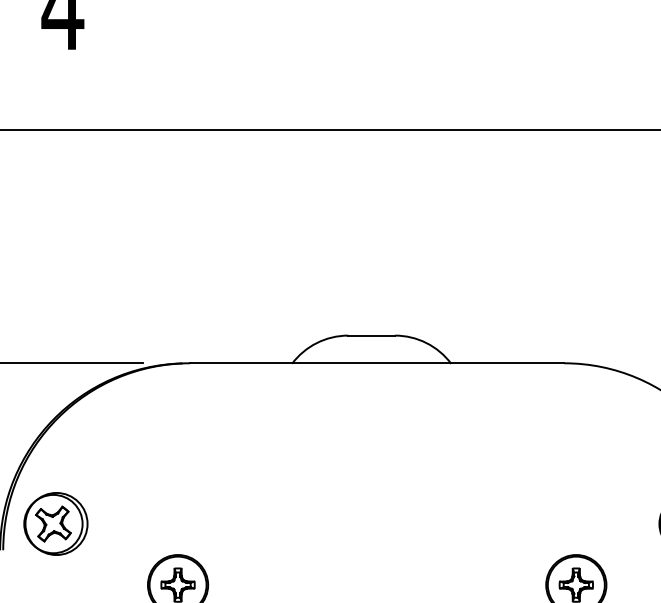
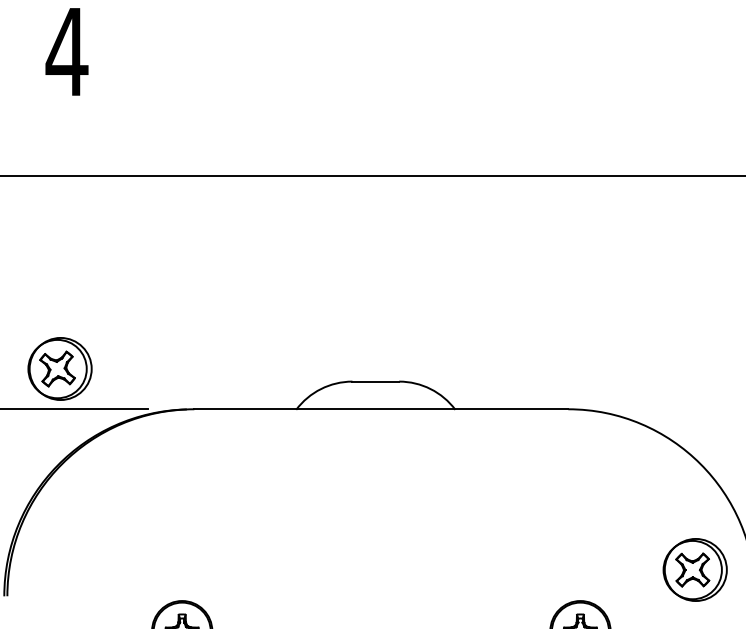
part: (55, 523) -> (59, 368), moved

